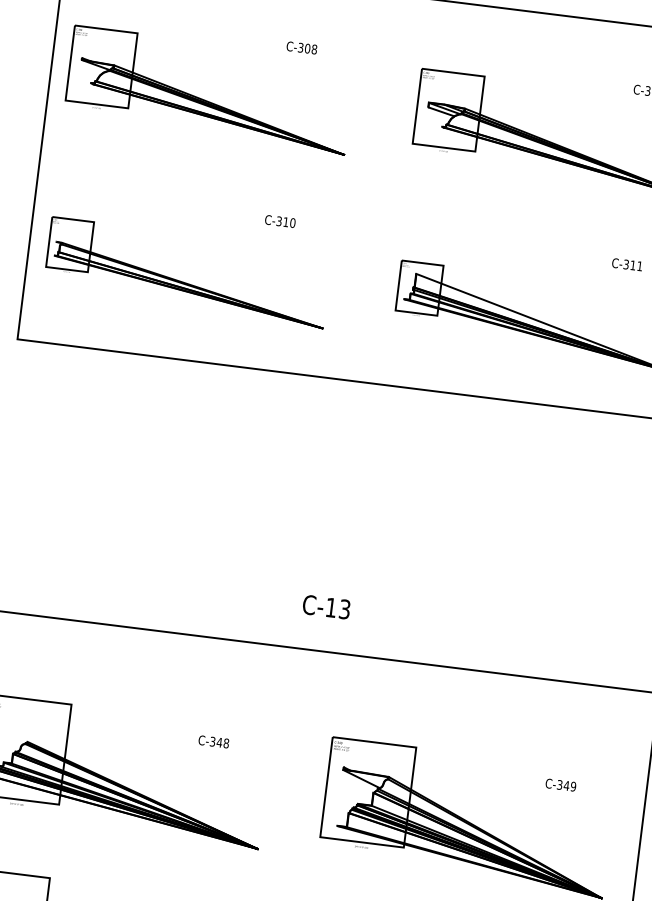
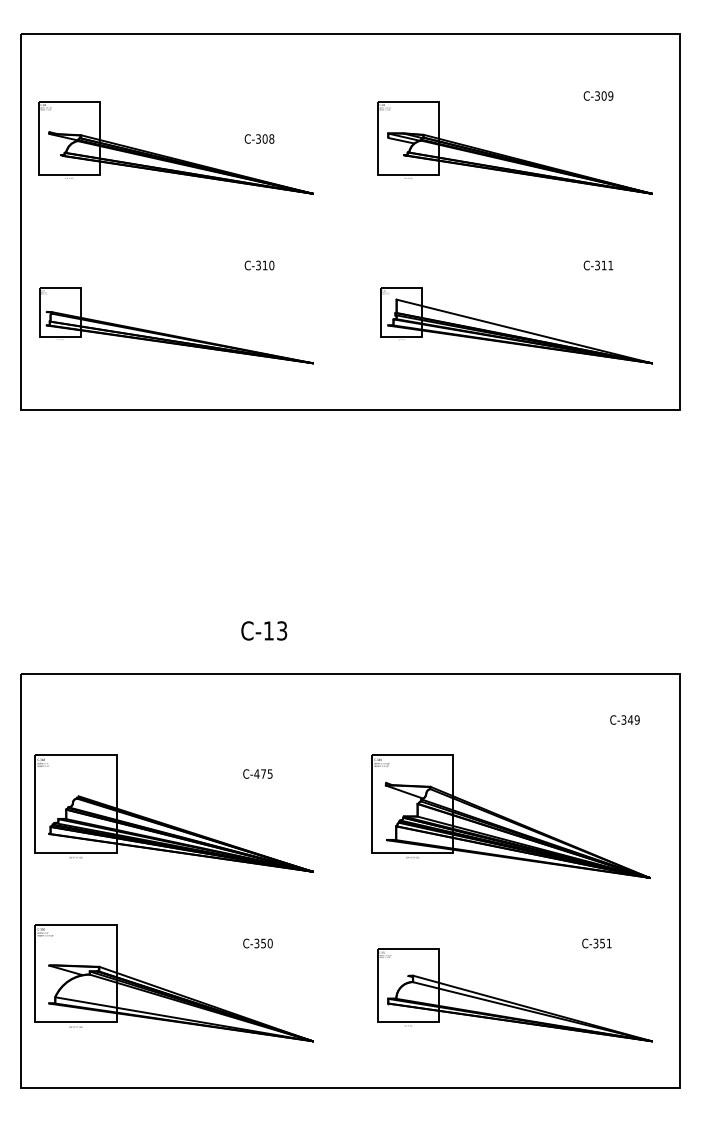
text: (301, 47) -> (259, 138), moved
text: (326, 606) -> (264, 630), moved
text: (219, 742) -> (263, 773), C-348 -> C-475
text: (560, 784) -> (624, 719), moved

